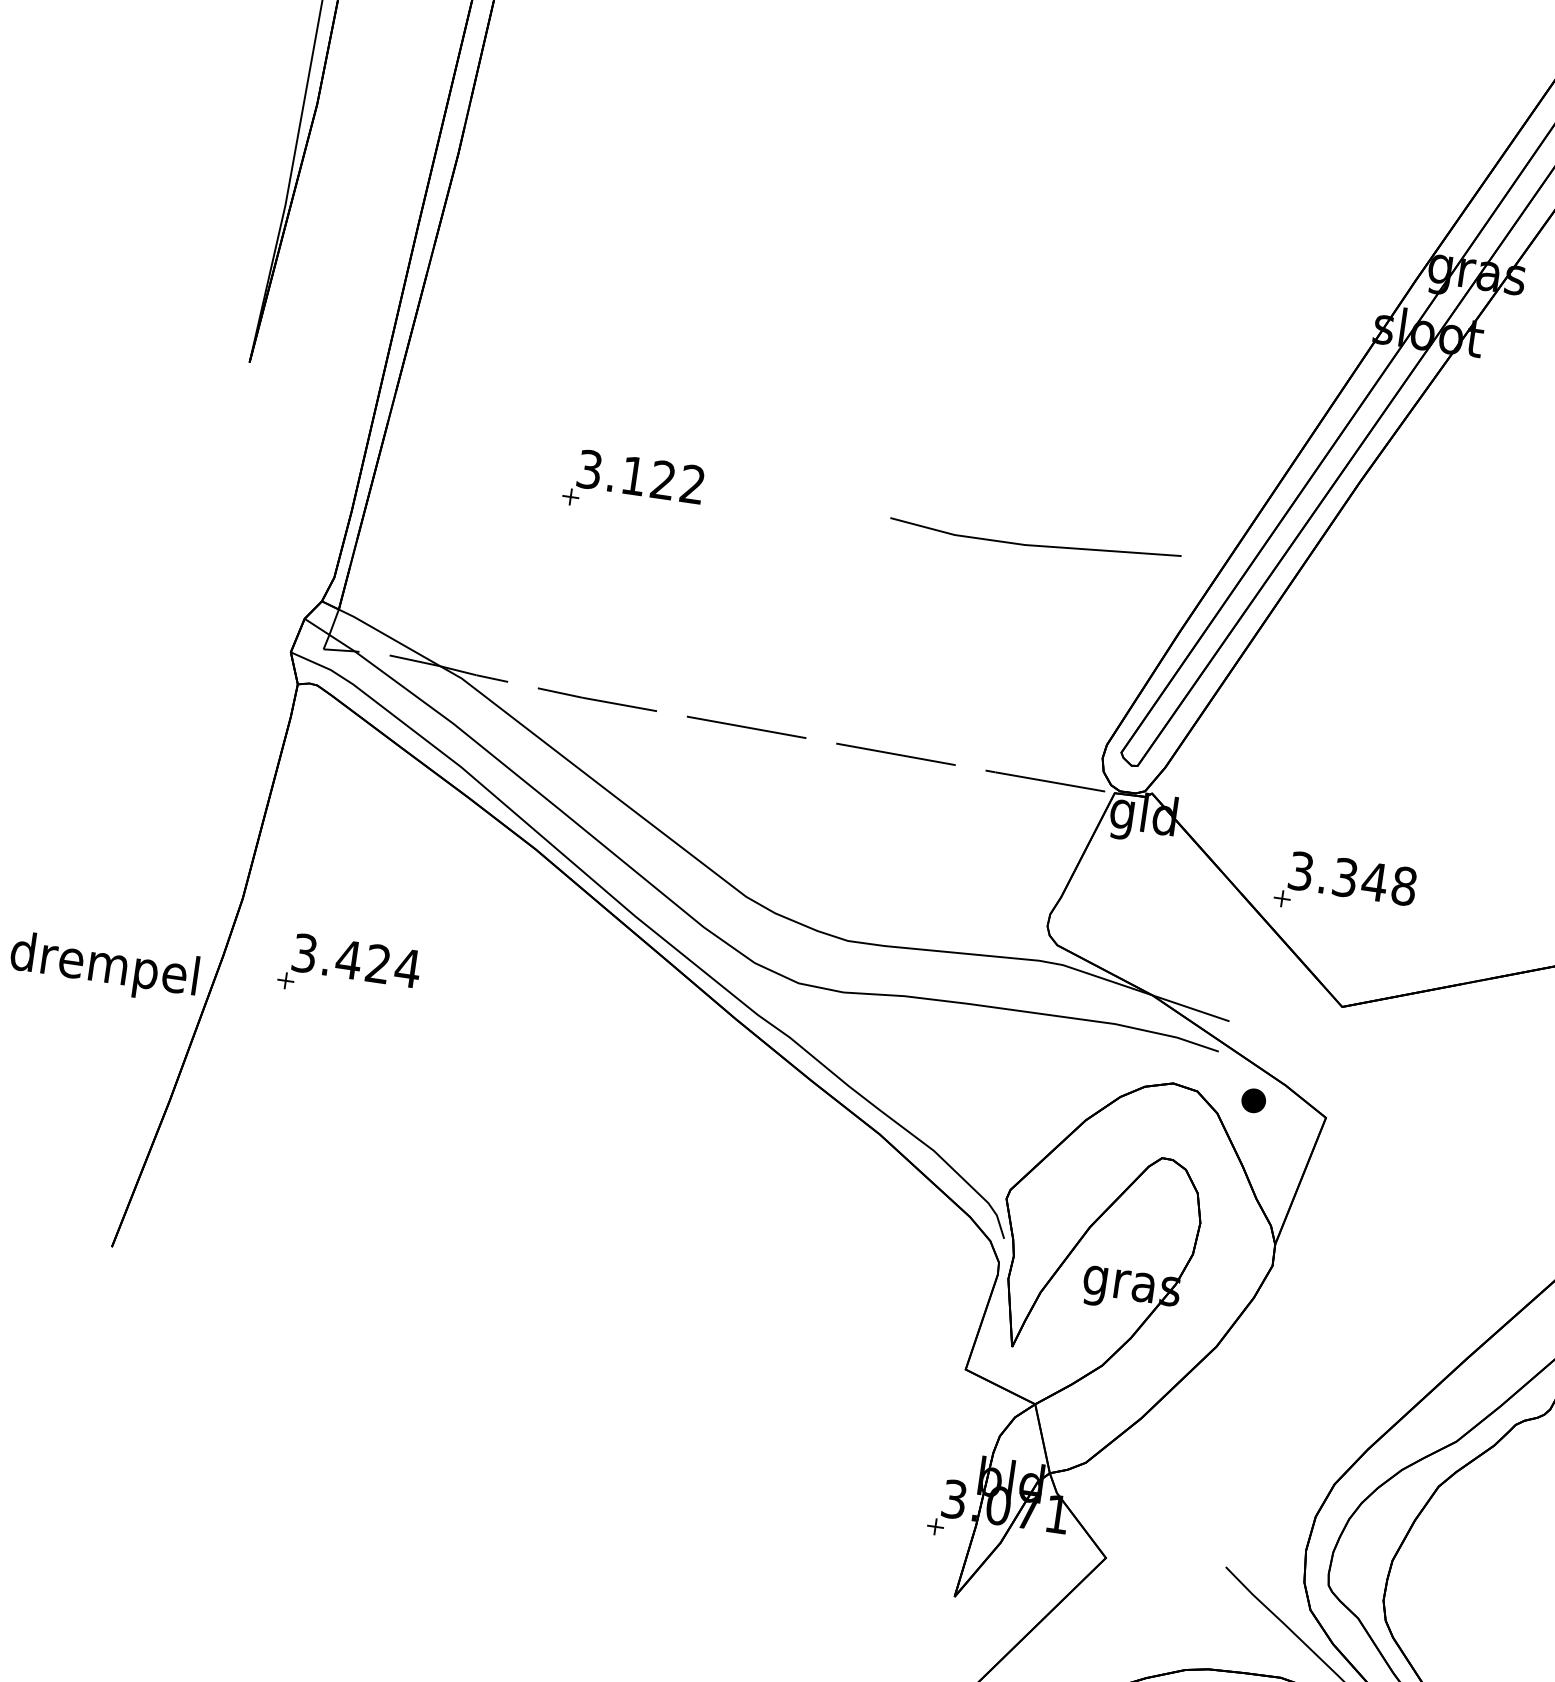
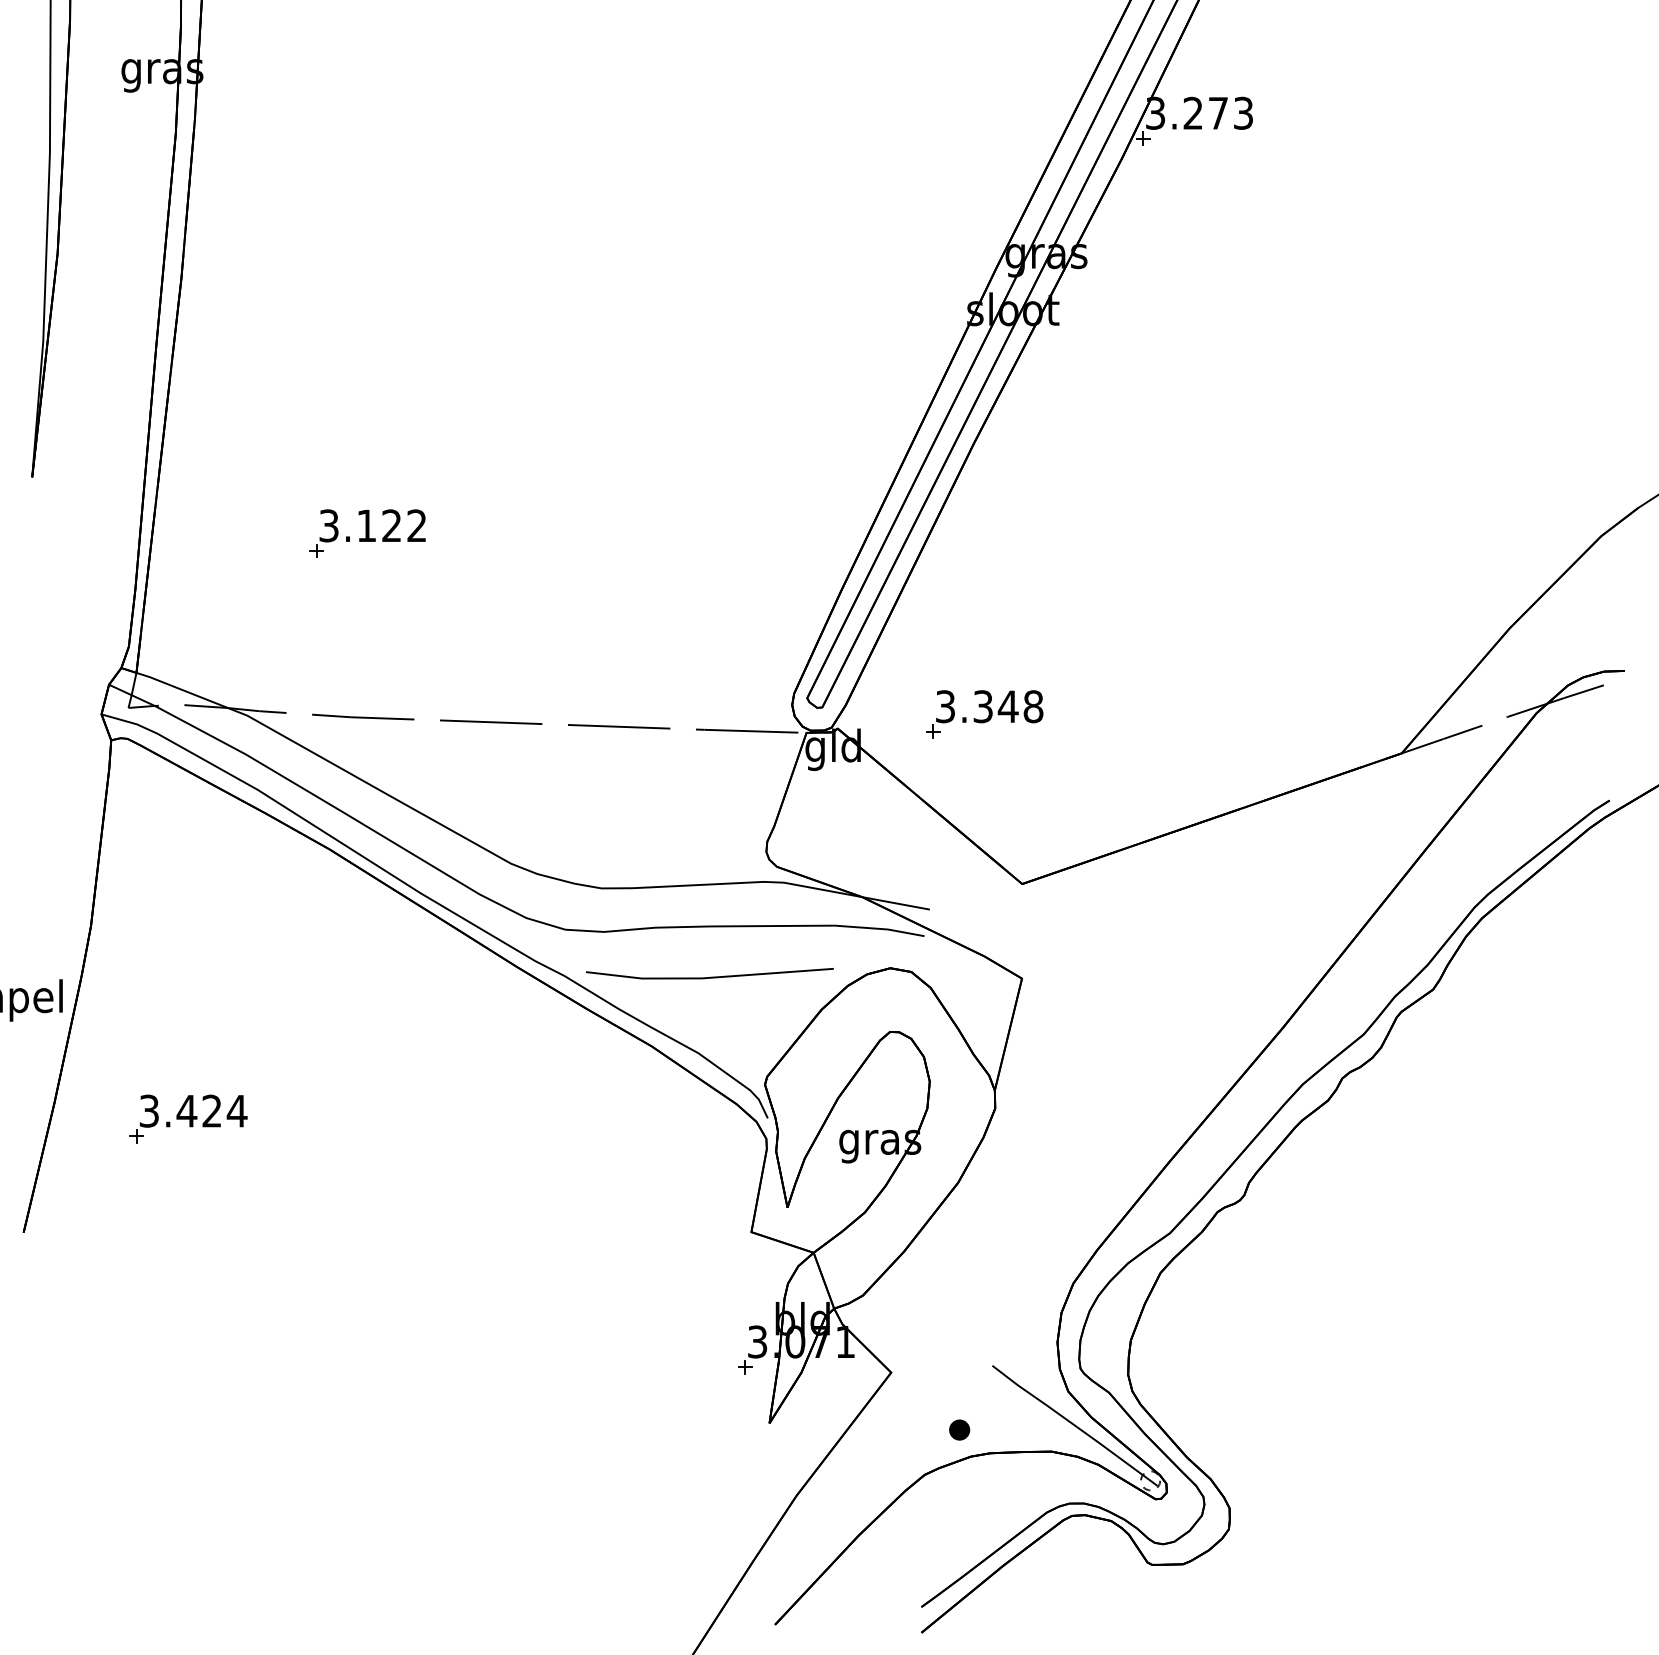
line: (1035, 544) -> (710, 976), moved
part: (1345, 887) -> (984, 714), moved
part: (349, 968) -> (188, 1118), moved
part: (1253, 1100) -> (959, 1429), moved

